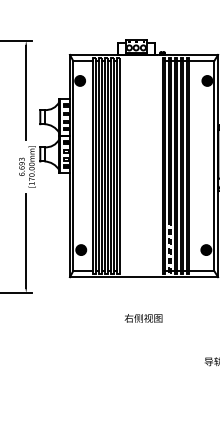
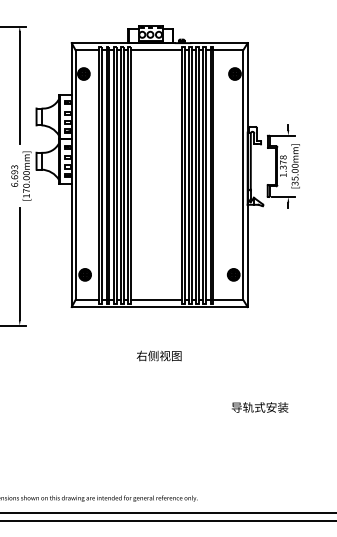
line: (141, 61) -> (156, 50), added
line: (141, 271) -> (156, 300), added
line: (169, 274) -> (189, 303), dashed -> solid

